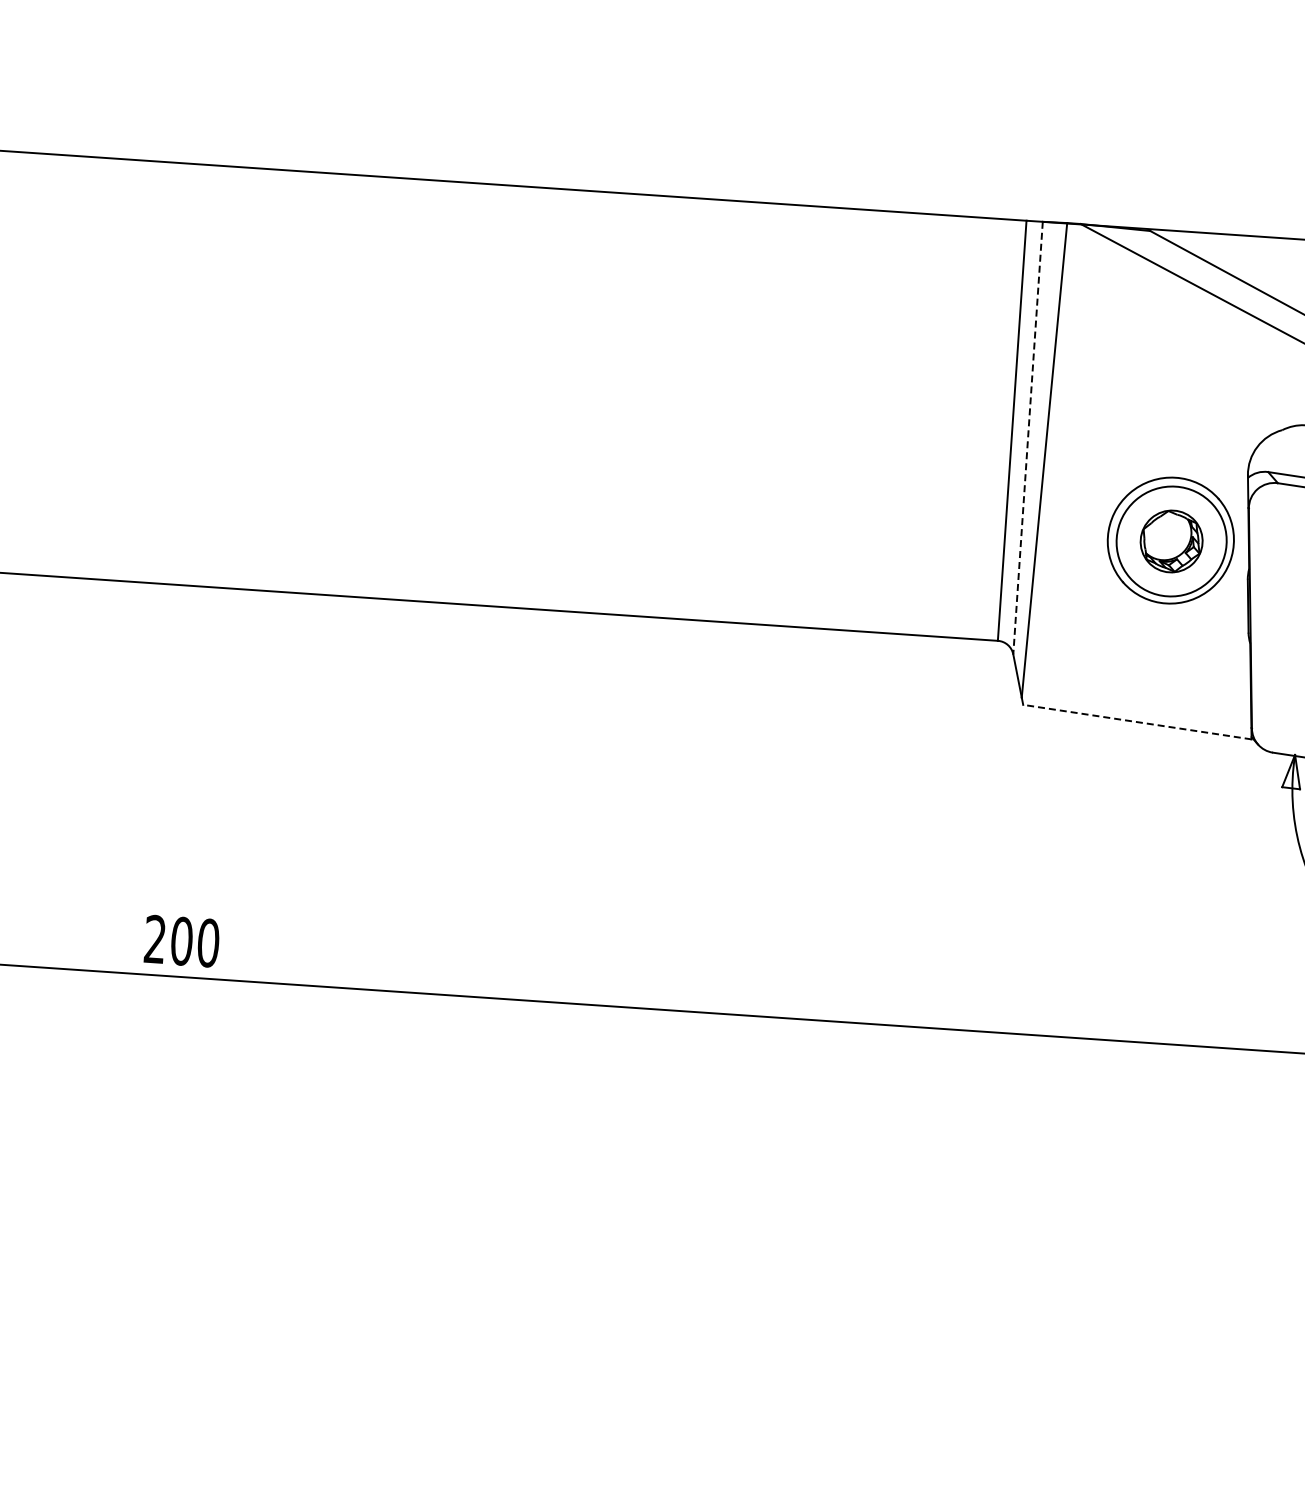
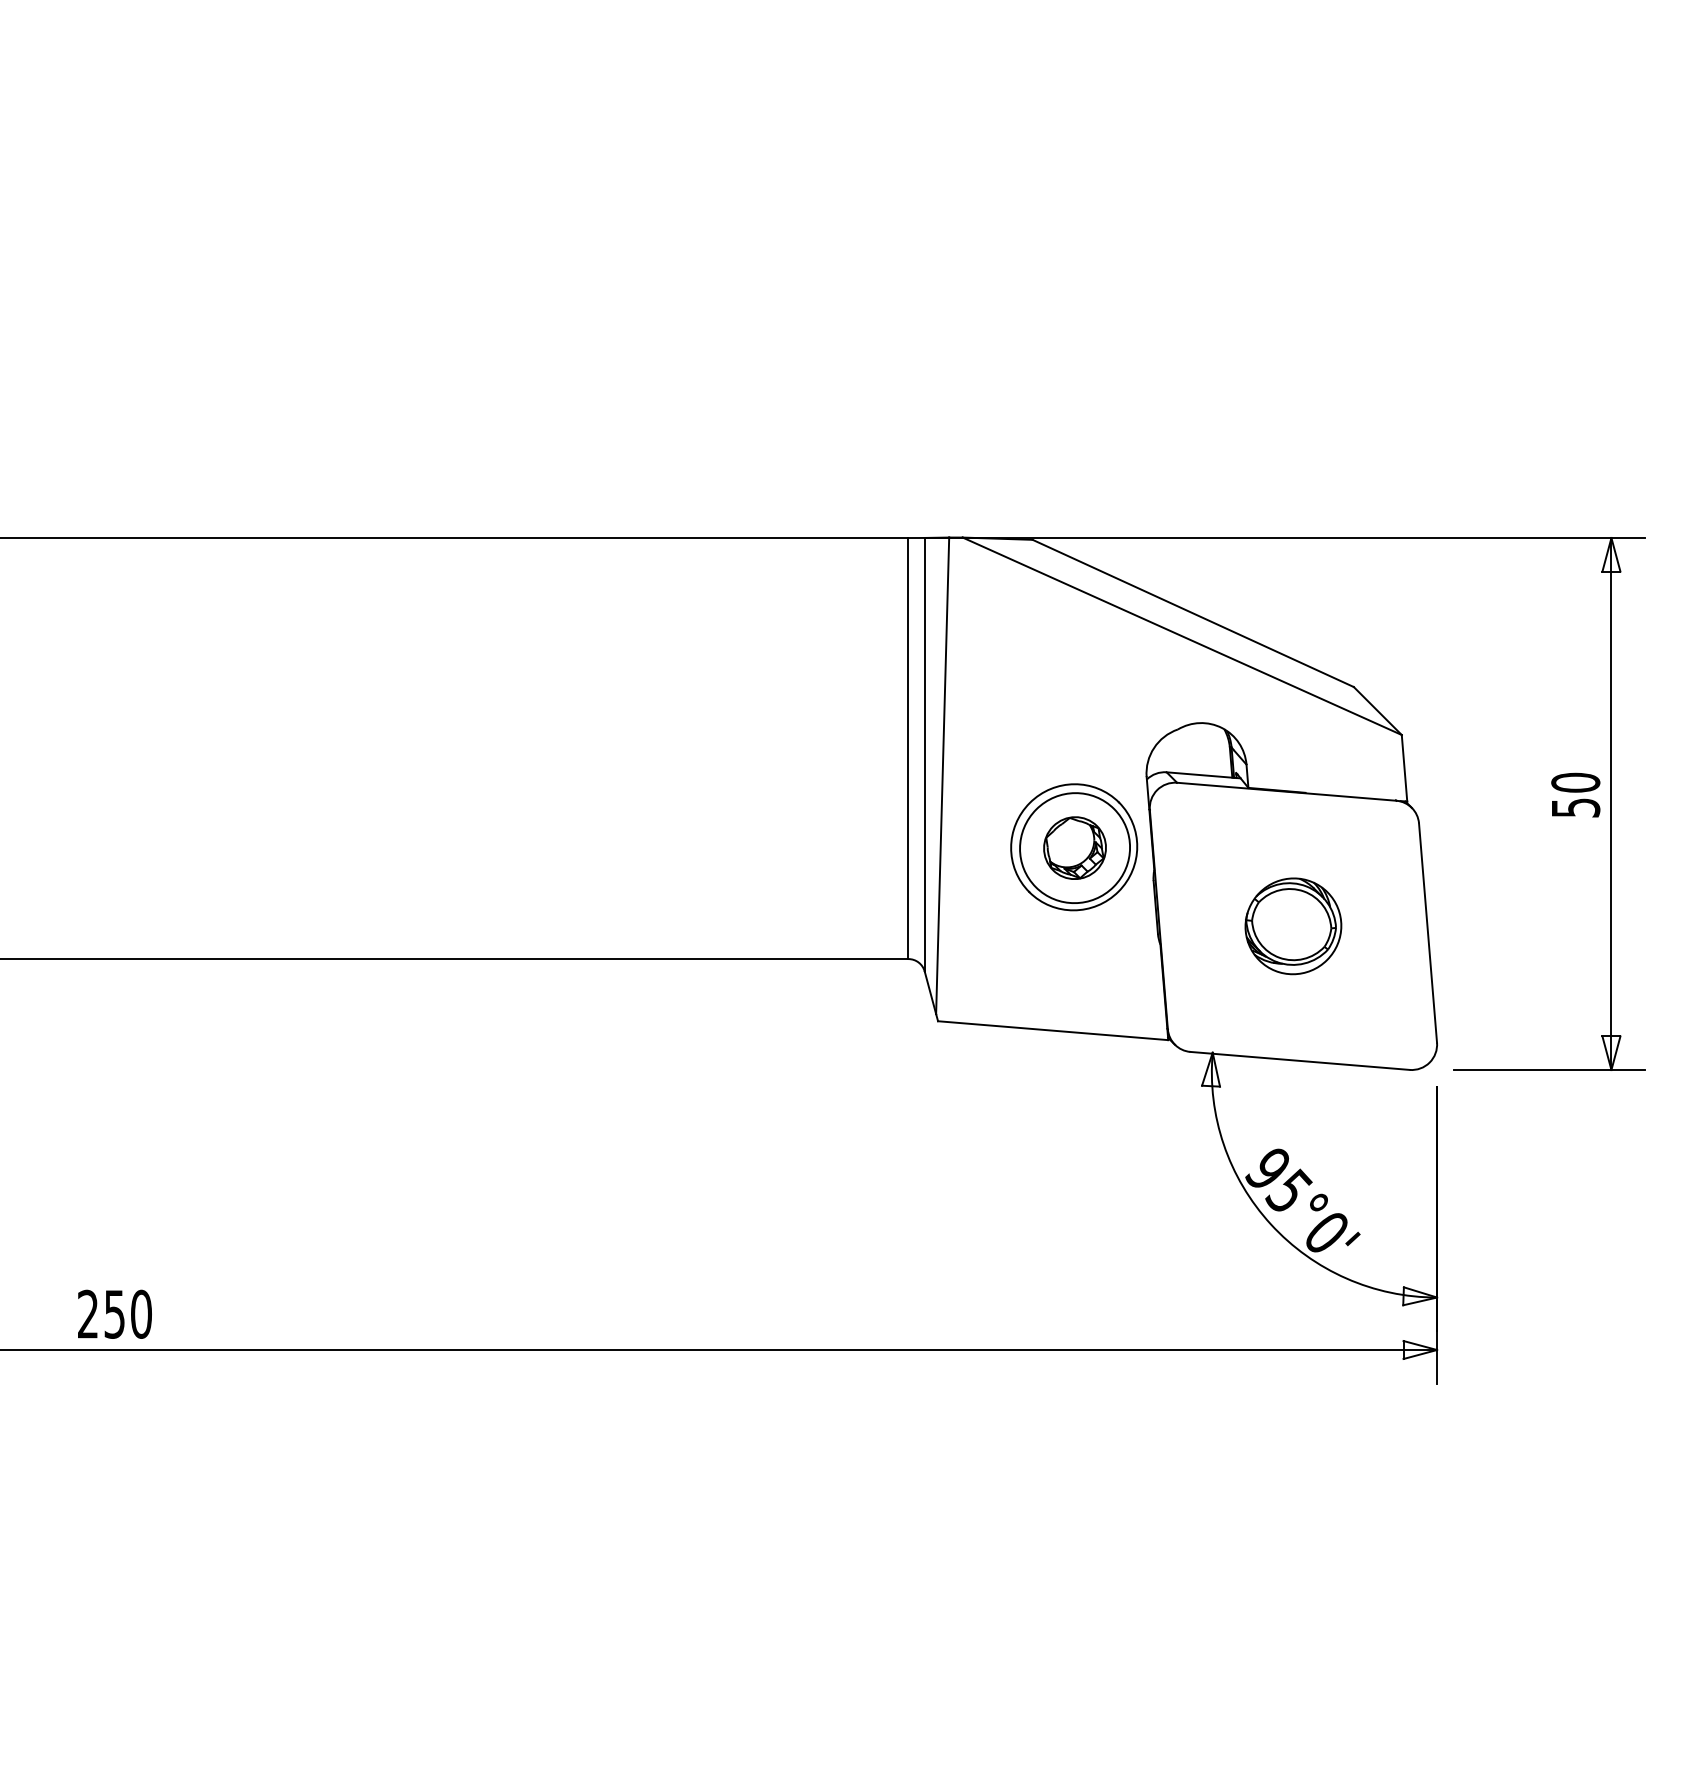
line: (1027, 437) -> (924, 754), dashed -> solid
line: (1136, 721) -> (1052, 1030), dashed -> solid
text: (181, 940) -> (114, 1313), 200 -> 250

